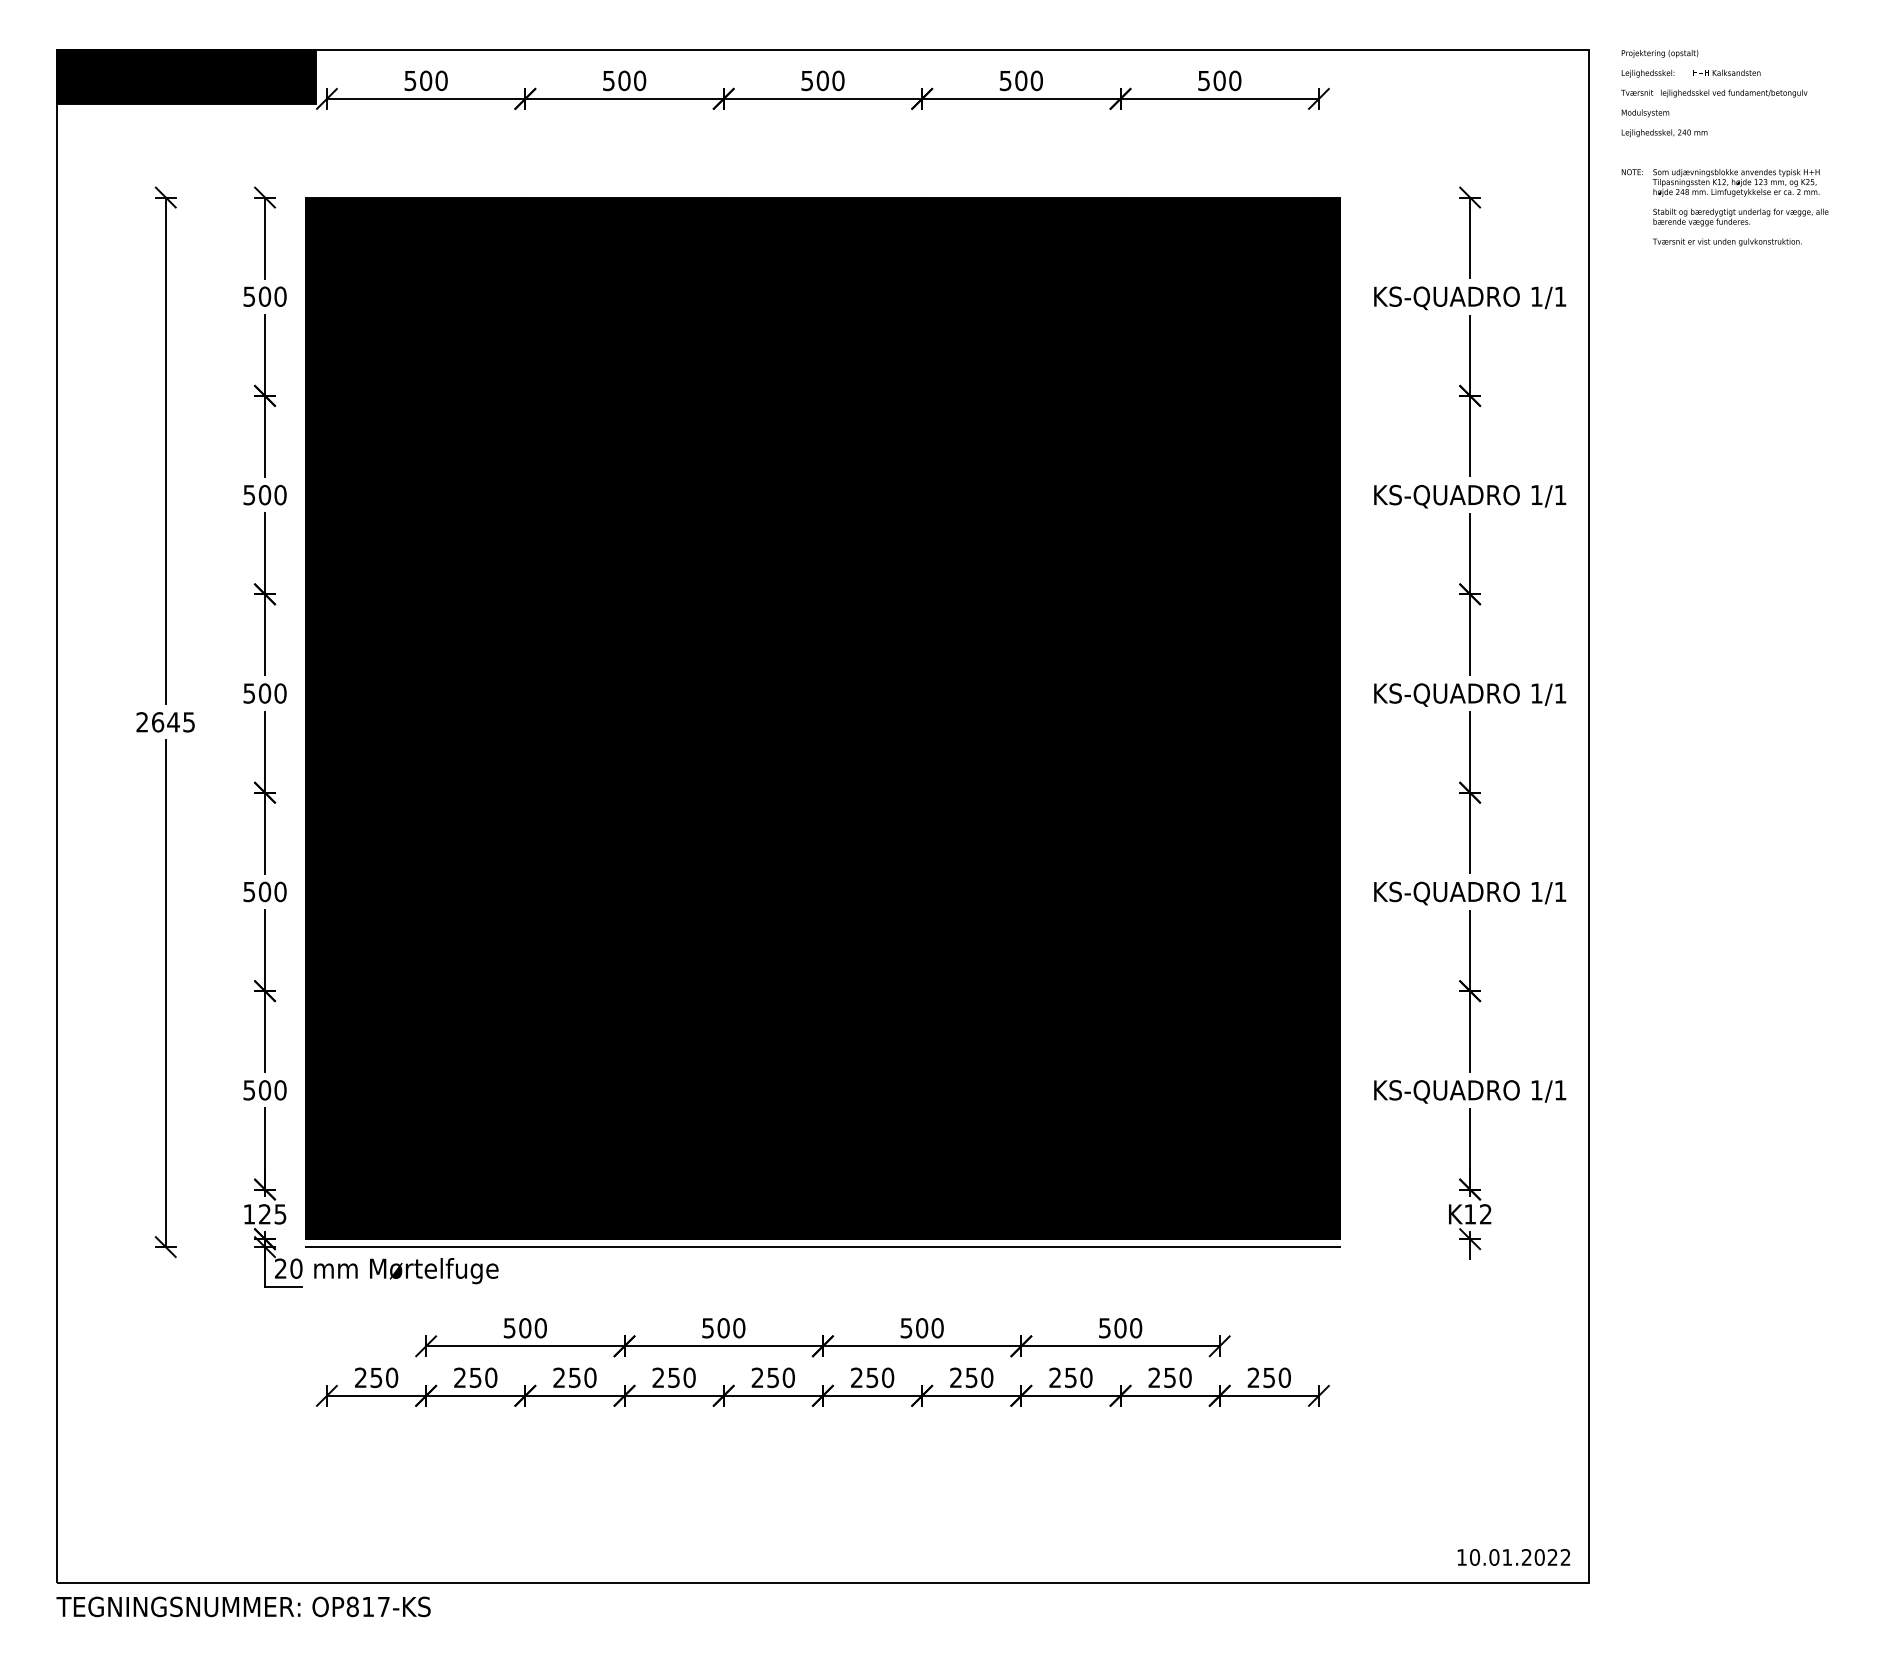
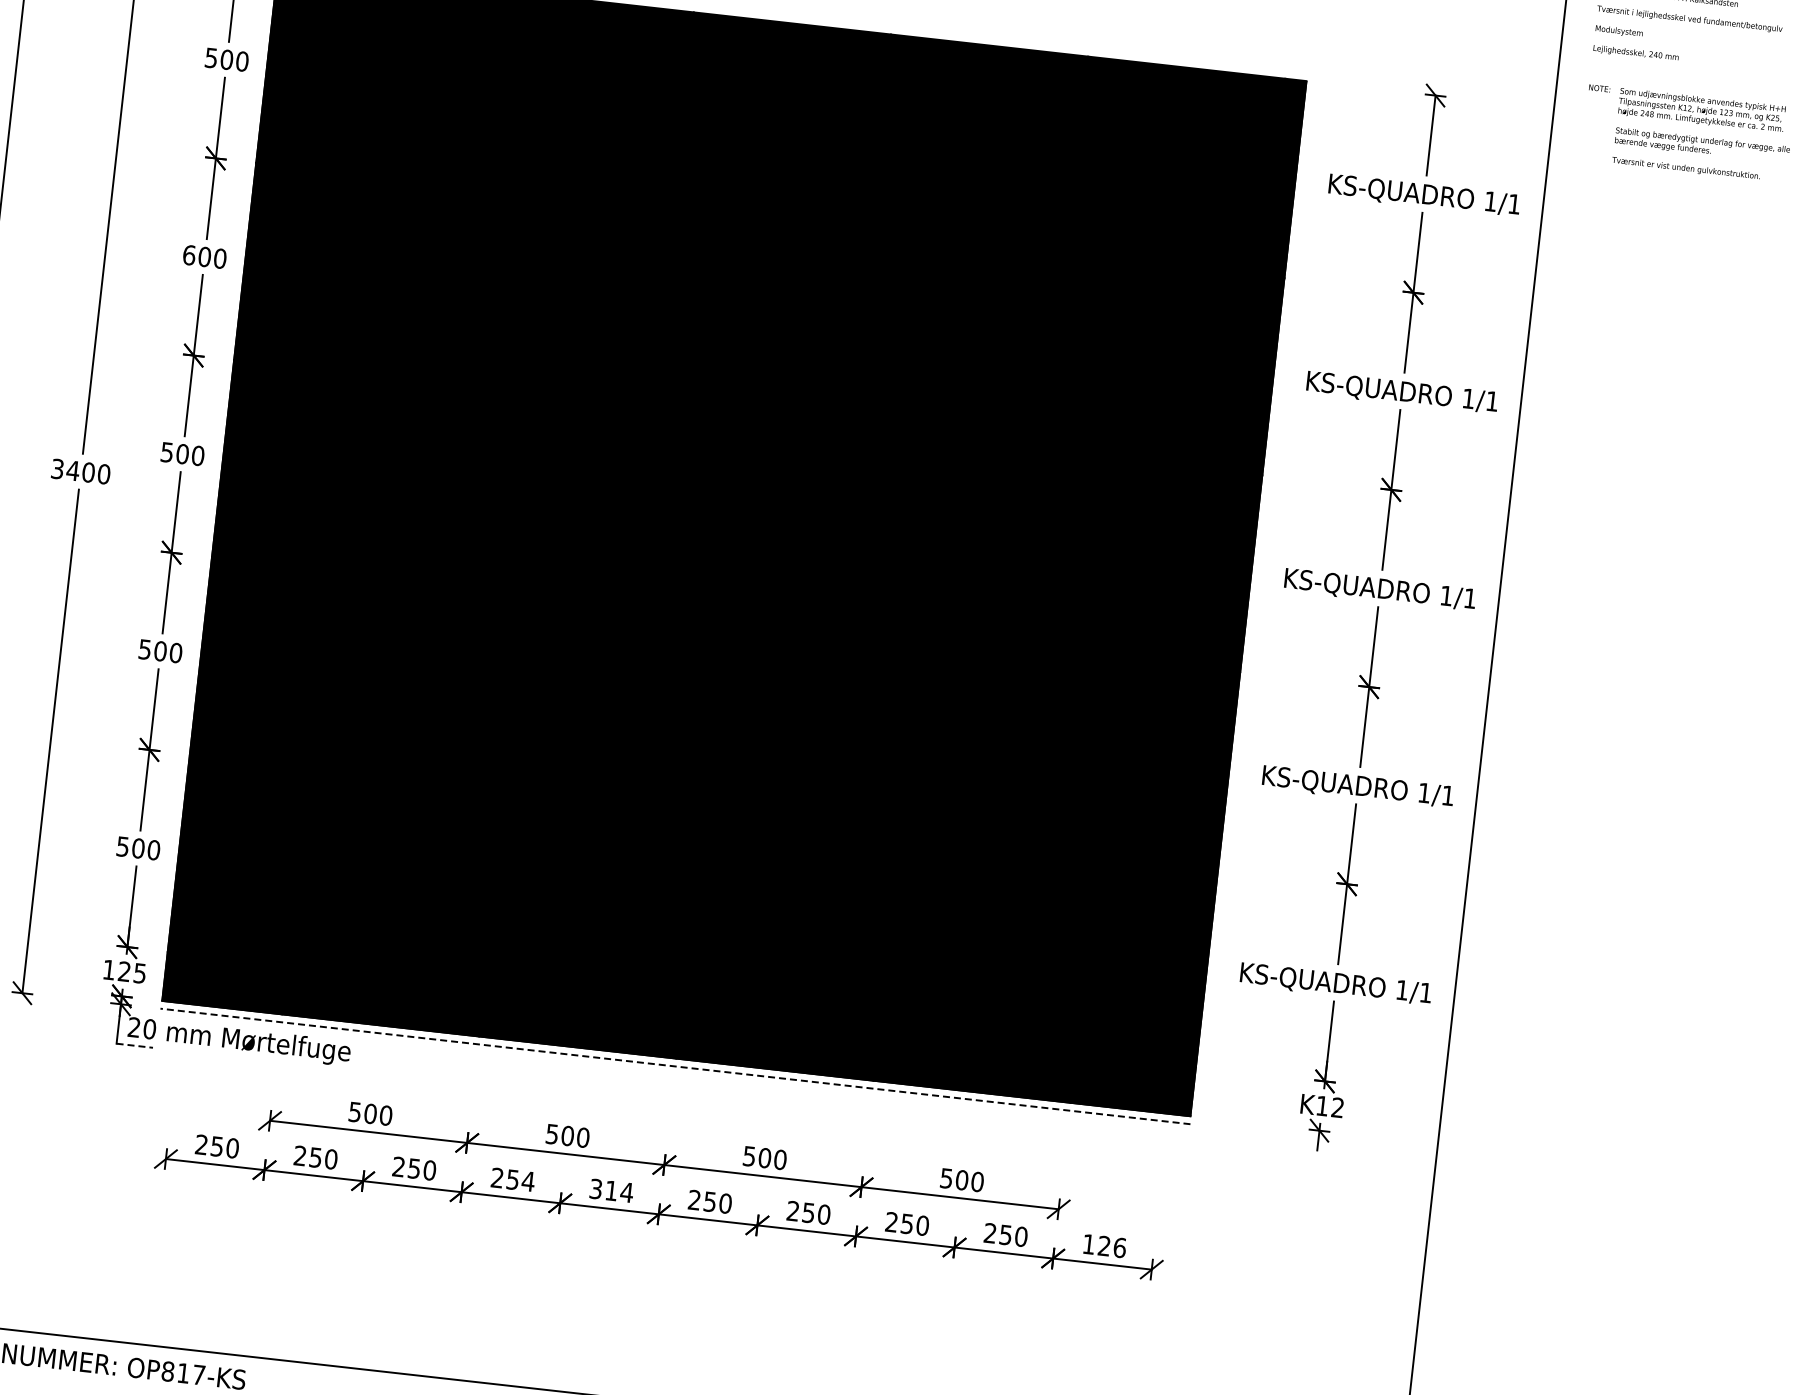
text: (249, 494) -> (189, 254), 500 -> 600
text: (165, 722) -> (80, 471), 2645 -> 3400
line: (822, 1247) -> (674, 1066), solid -> dashed
line: (283, 1286) -> (134, 1045), solid -> dashed
text: (689, 1377) -> (528, 1181), 250 -> 254
text: (773, 1377) -> (611, 1190), 250 -> 314
text: (1269, 1377) -> (1104, 1245), 250 -> 126

